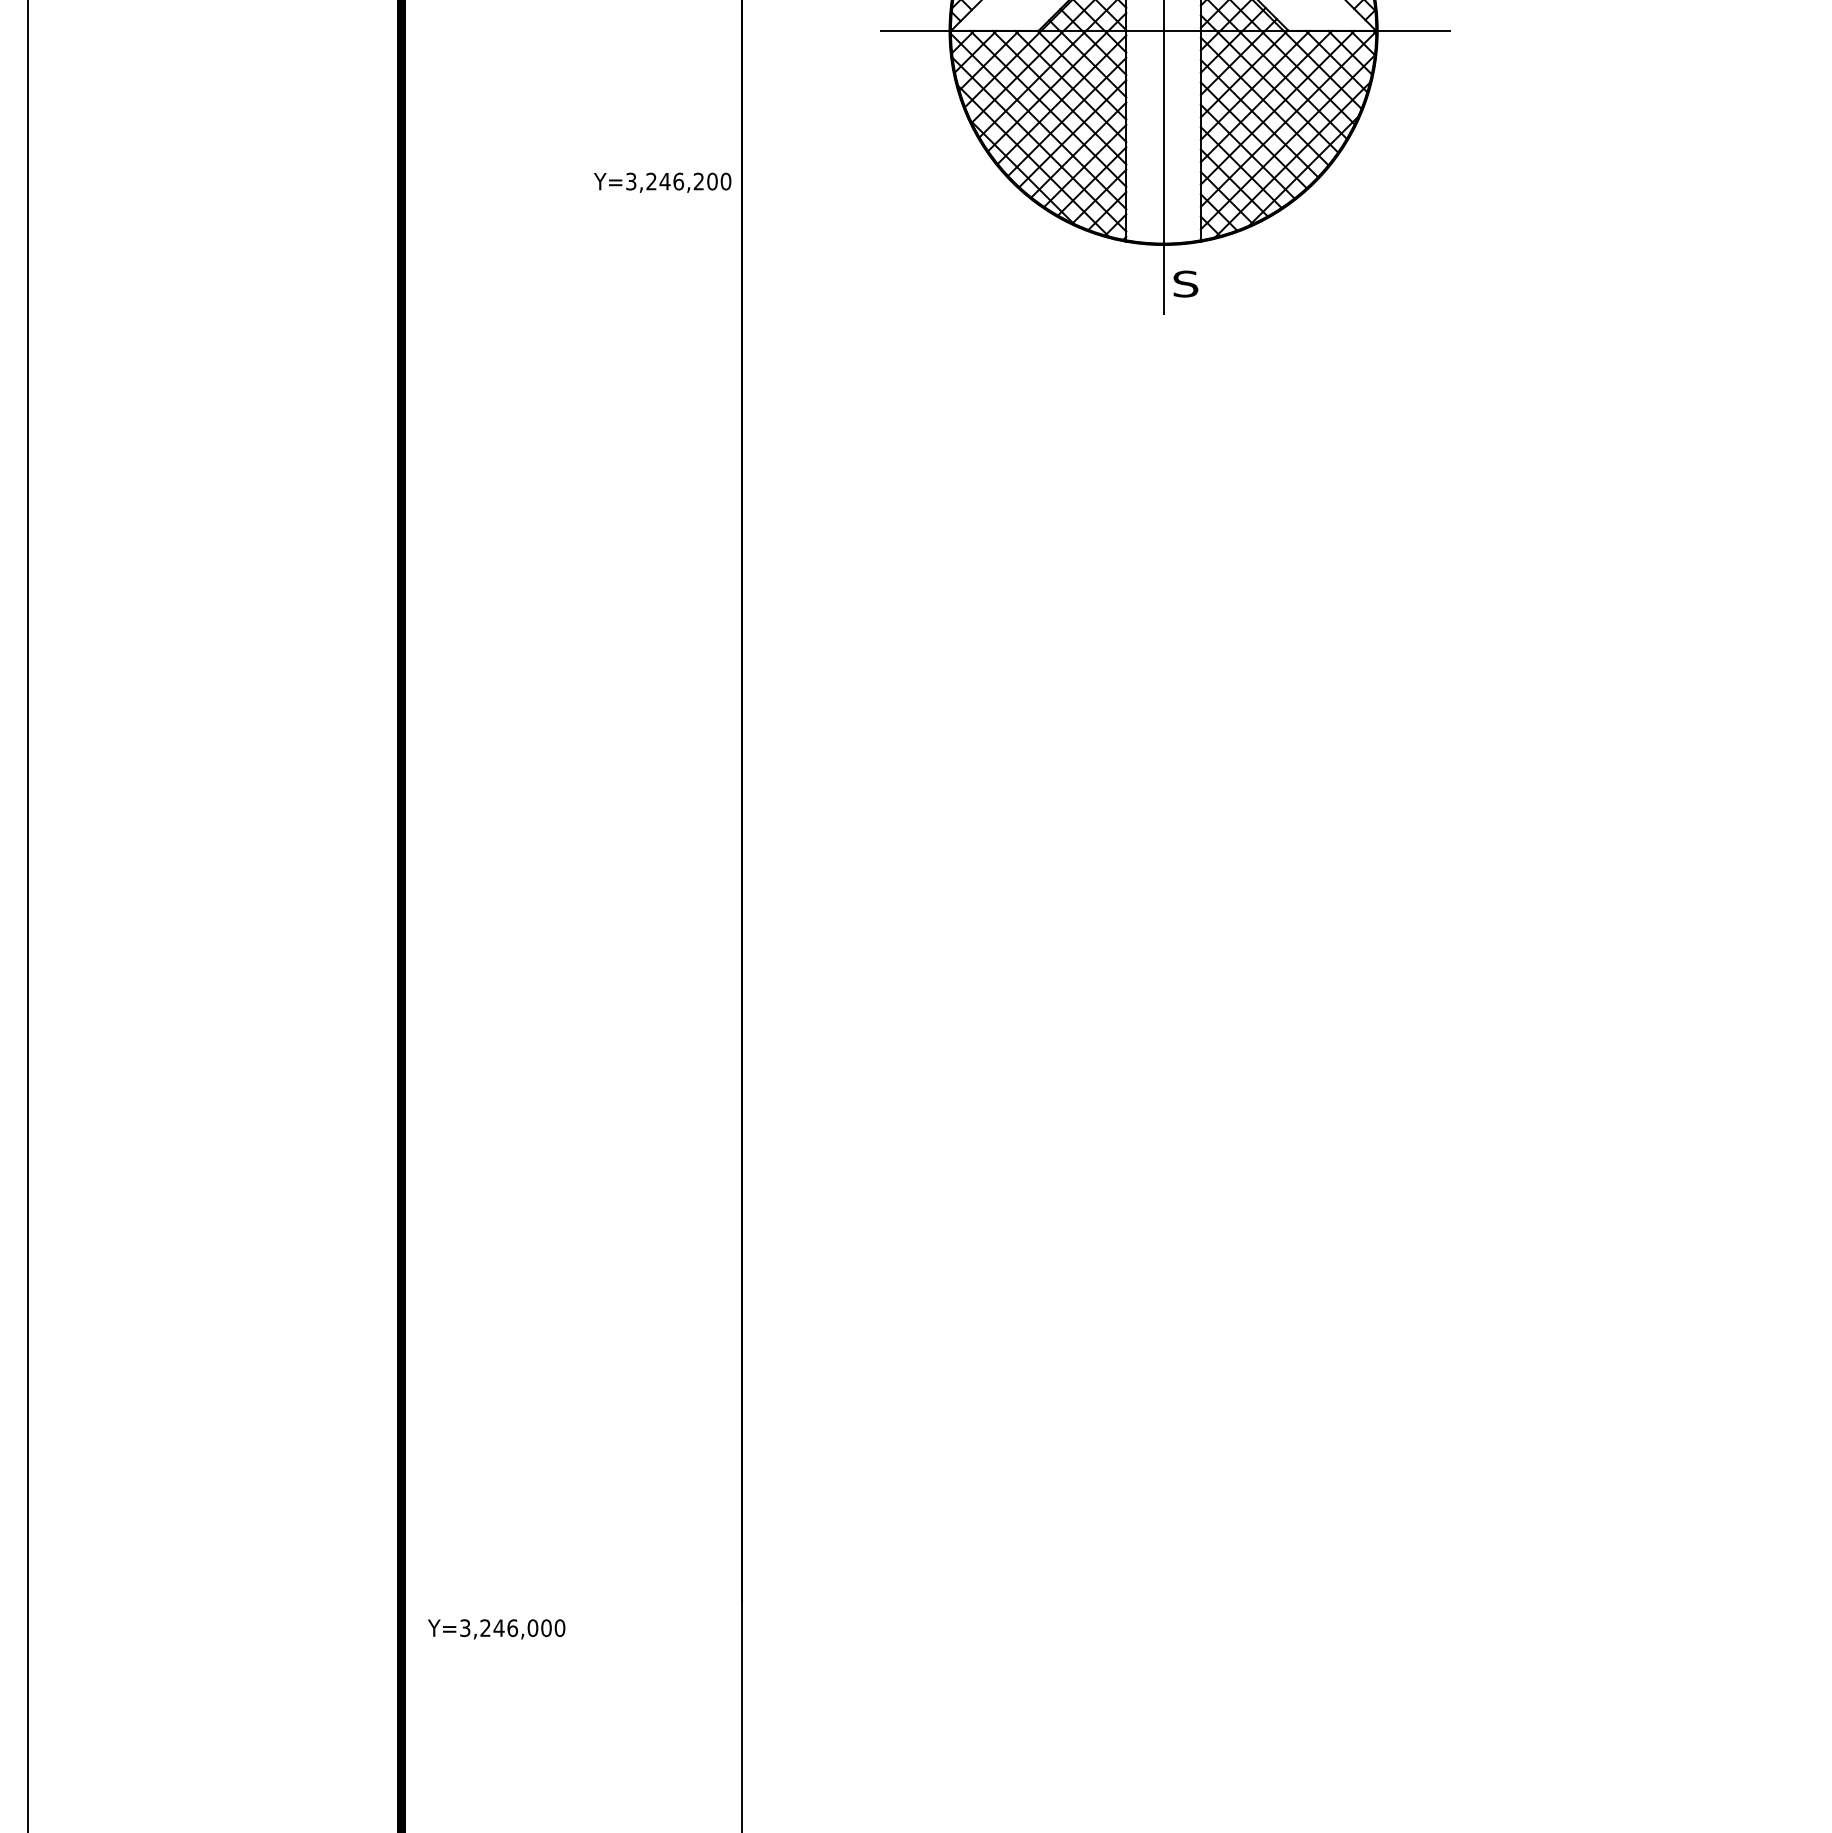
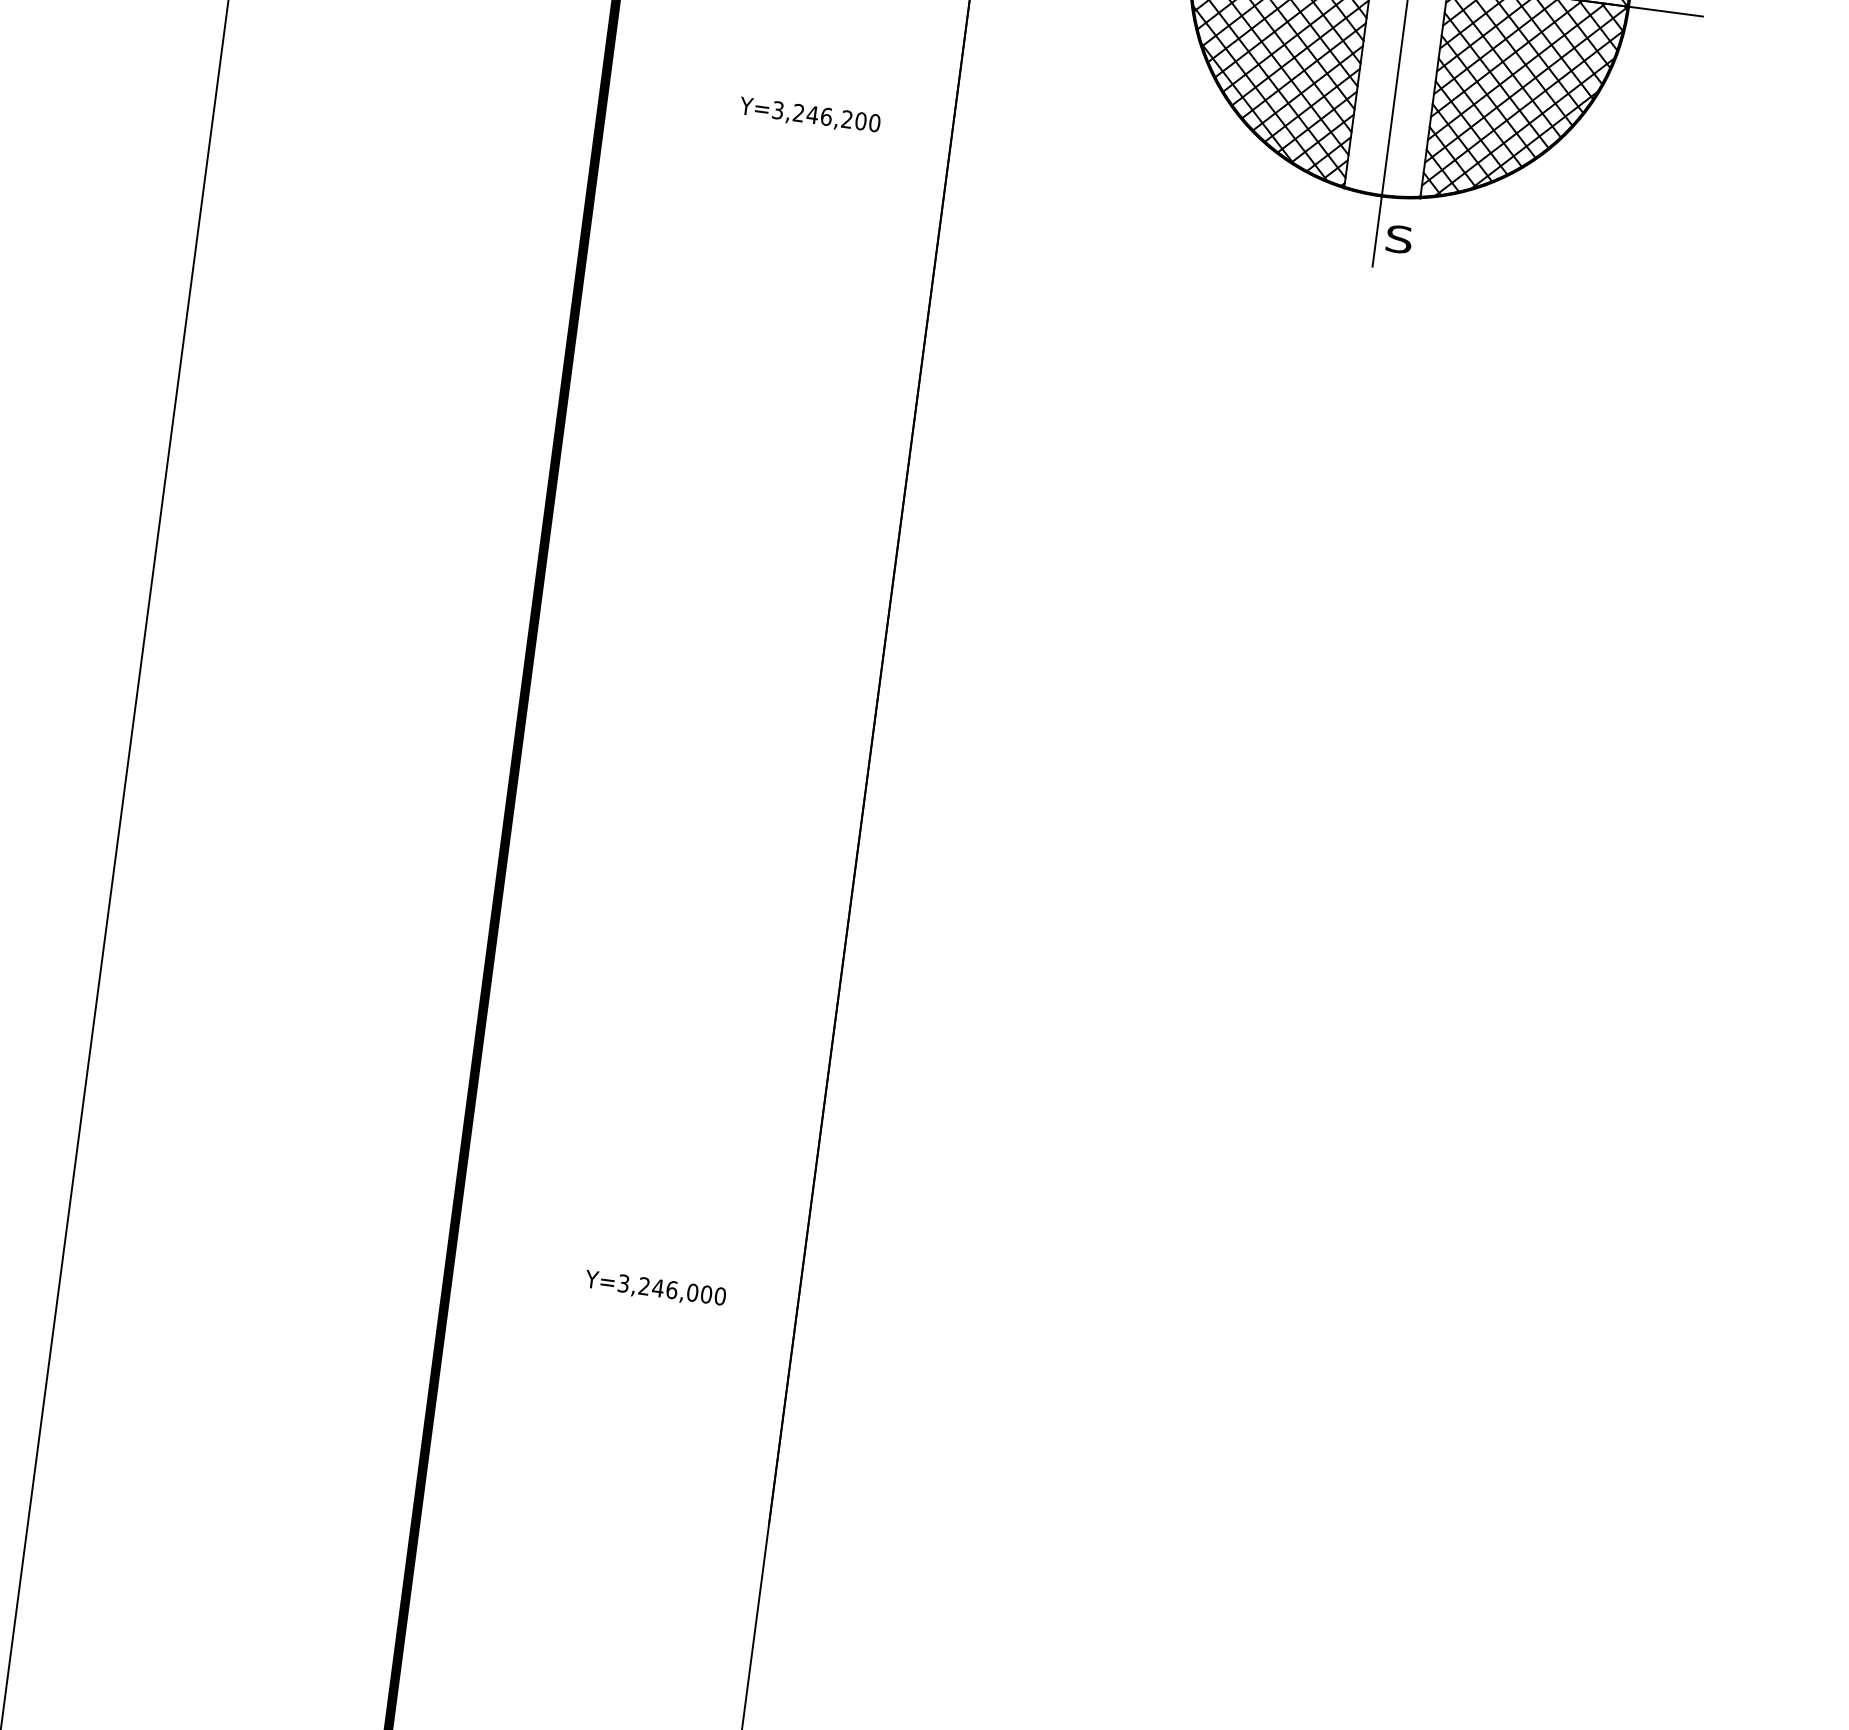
text: (662, 182) -> (809, 115), moved
text: (496, 1629) -> (655, 1289), moved

